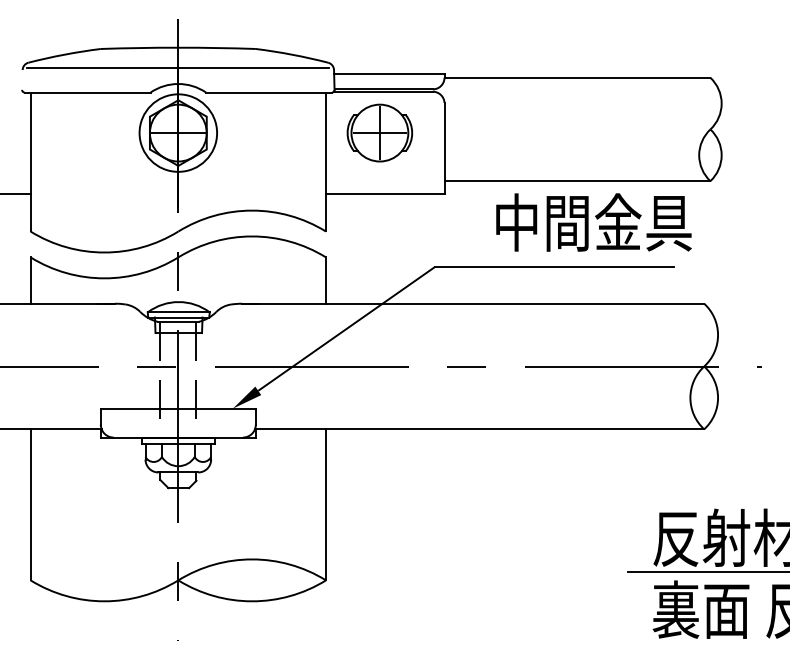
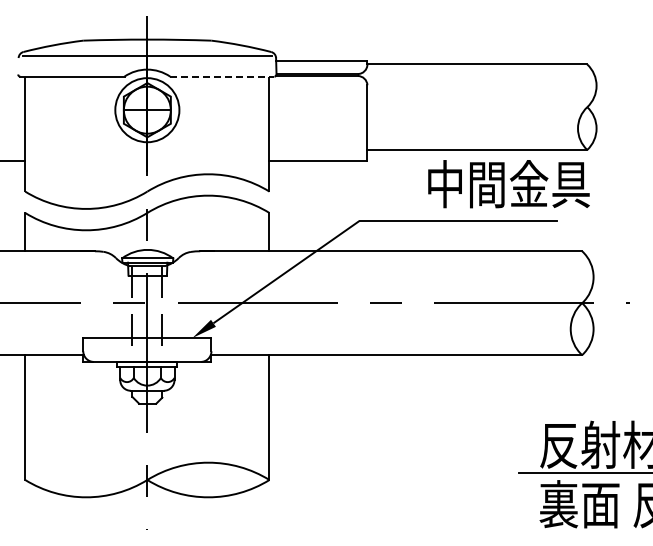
line: (269, 92) -> (222, 76), solid -> dashed
part: (379, 132) -> (313, 109), removed
text: (593, 222) -> (508, 184), moved

